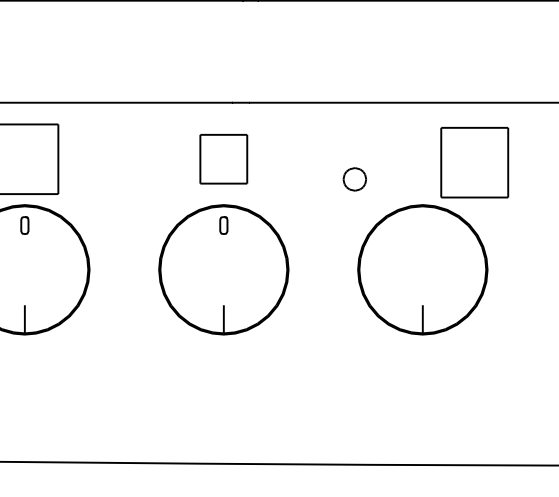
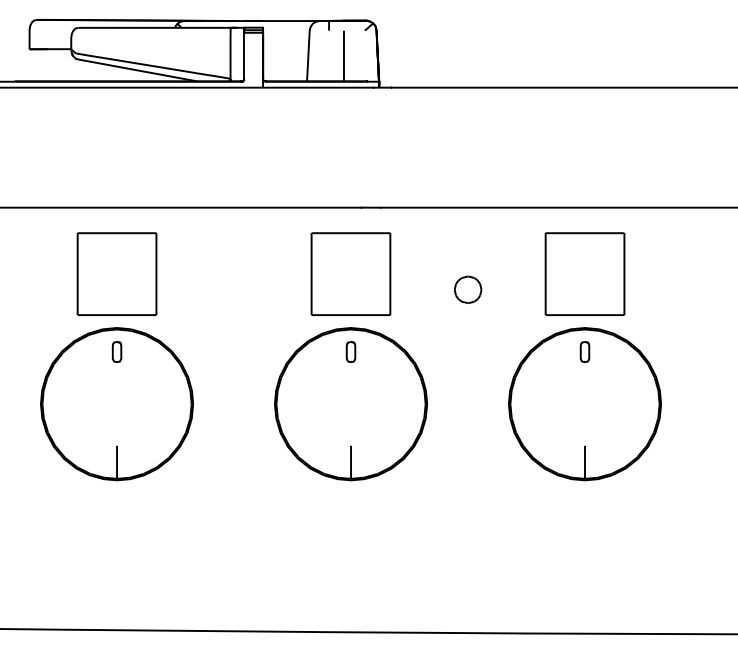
part: (223, 158) -> (350, 273), size x1.43
part: (474, 162) -> (584, 273), moved
part: (355, 179) -> (468, 289), moved
part: (422, 225) -> (584, 351), added

